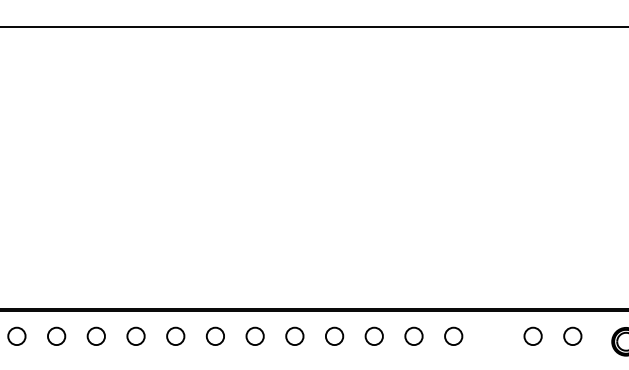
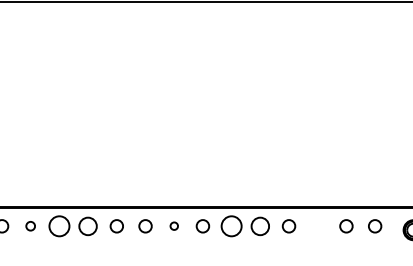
circle: (95, 335) -> (30, 225), size x0.7
circle: (175, 335) -> (87, 225), size x1.4
circle: (294, 335) -> (173, 225), size x0.6
circle: (413, 335) -> (259, 225), size x1.4
circle: (135, 336) -> (59, 226), size x1.6
circle: (373, 336) -> (231, 226), size x1.6

